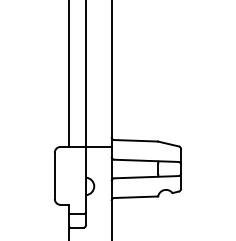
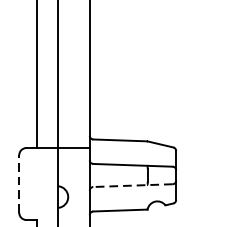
line: (54, 175) -> (18, 183), solid -> dashed
line: (146, 177) -> (133, 186), solid -> dashed

